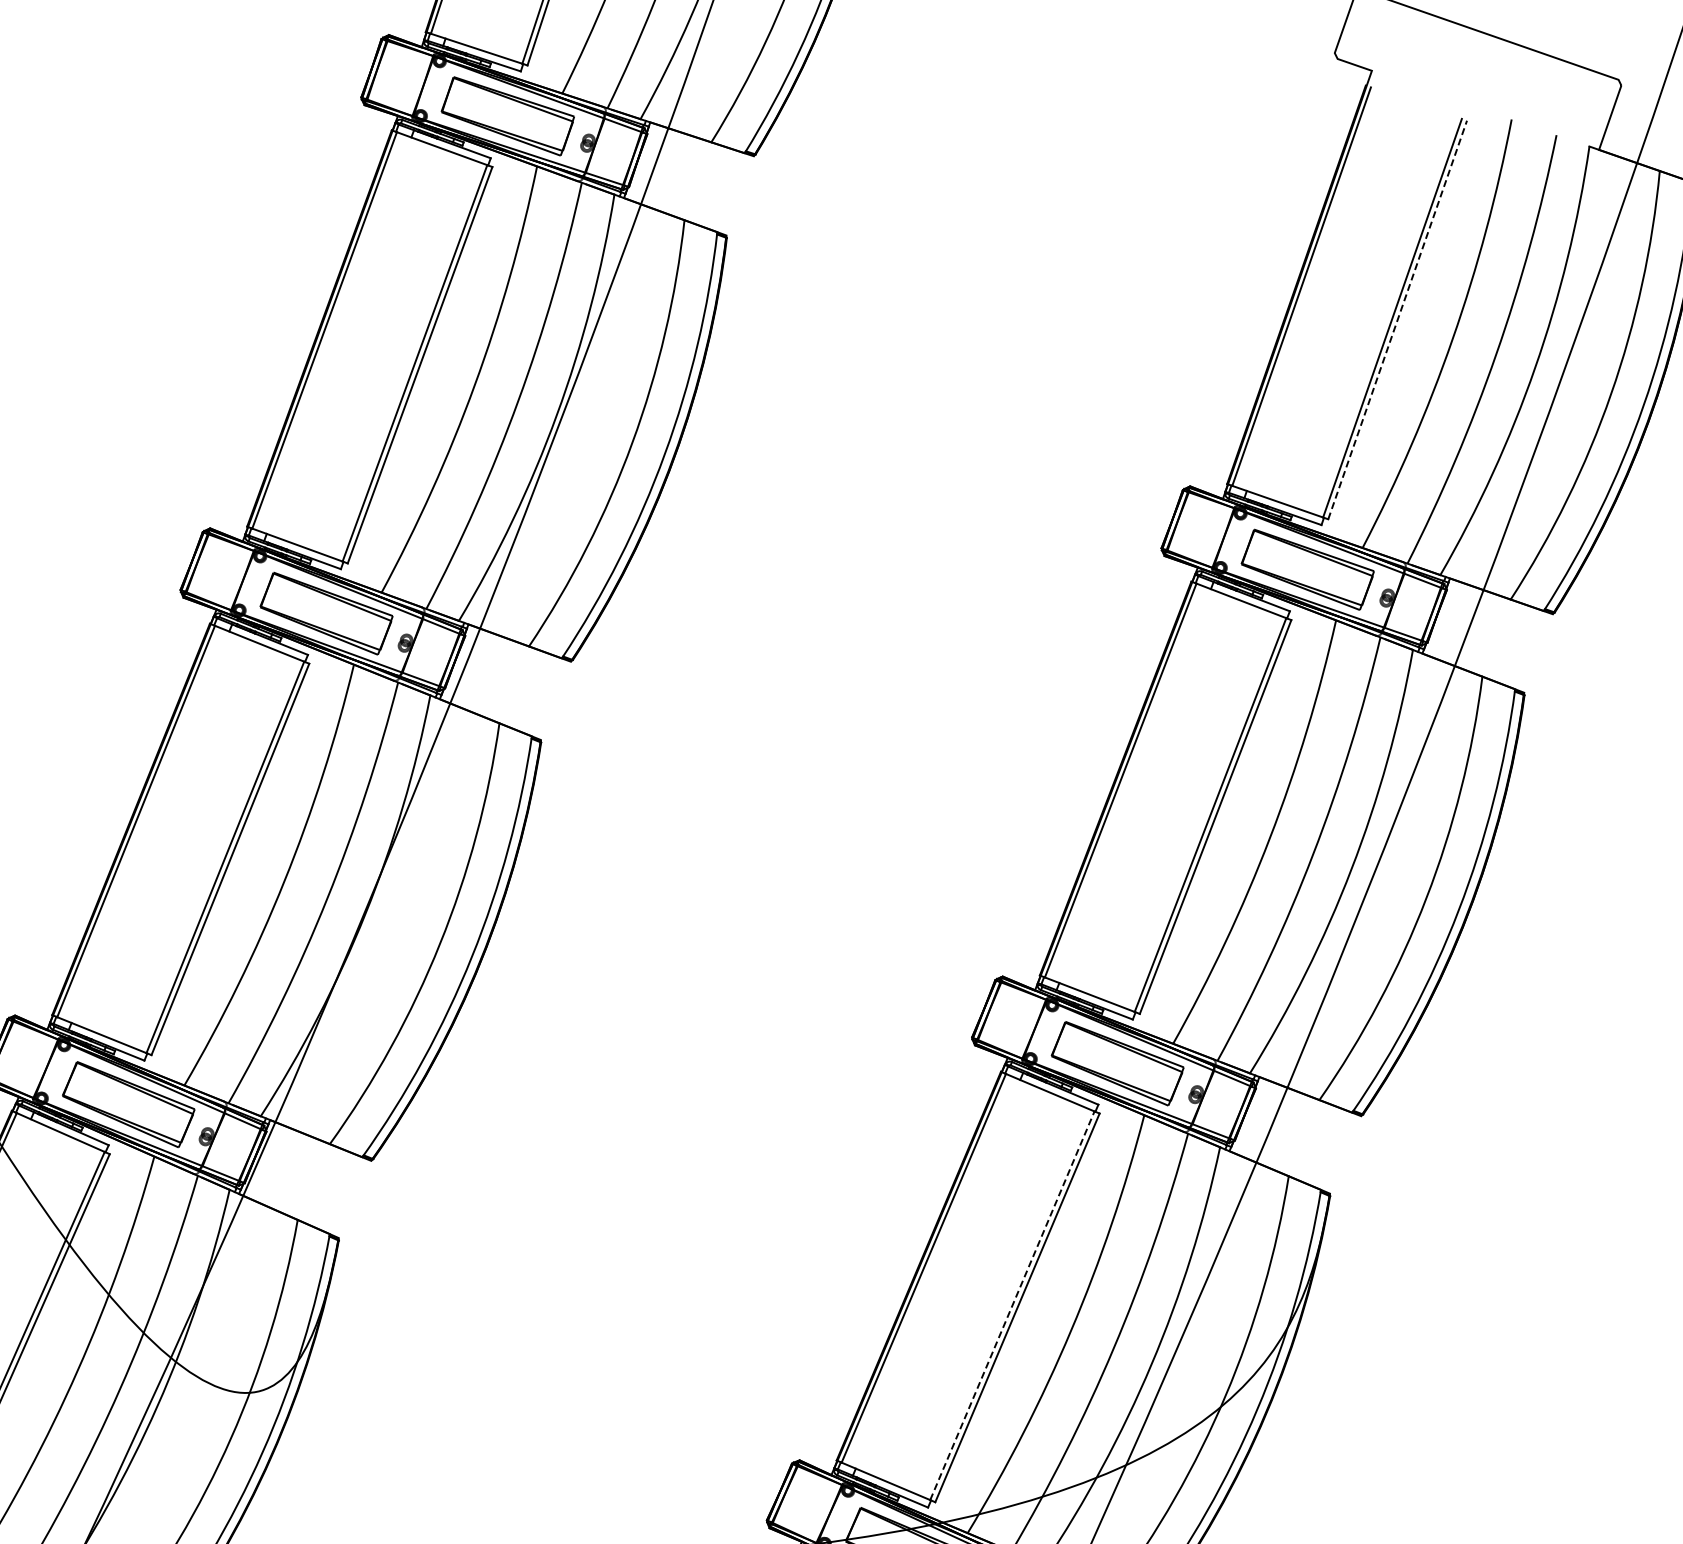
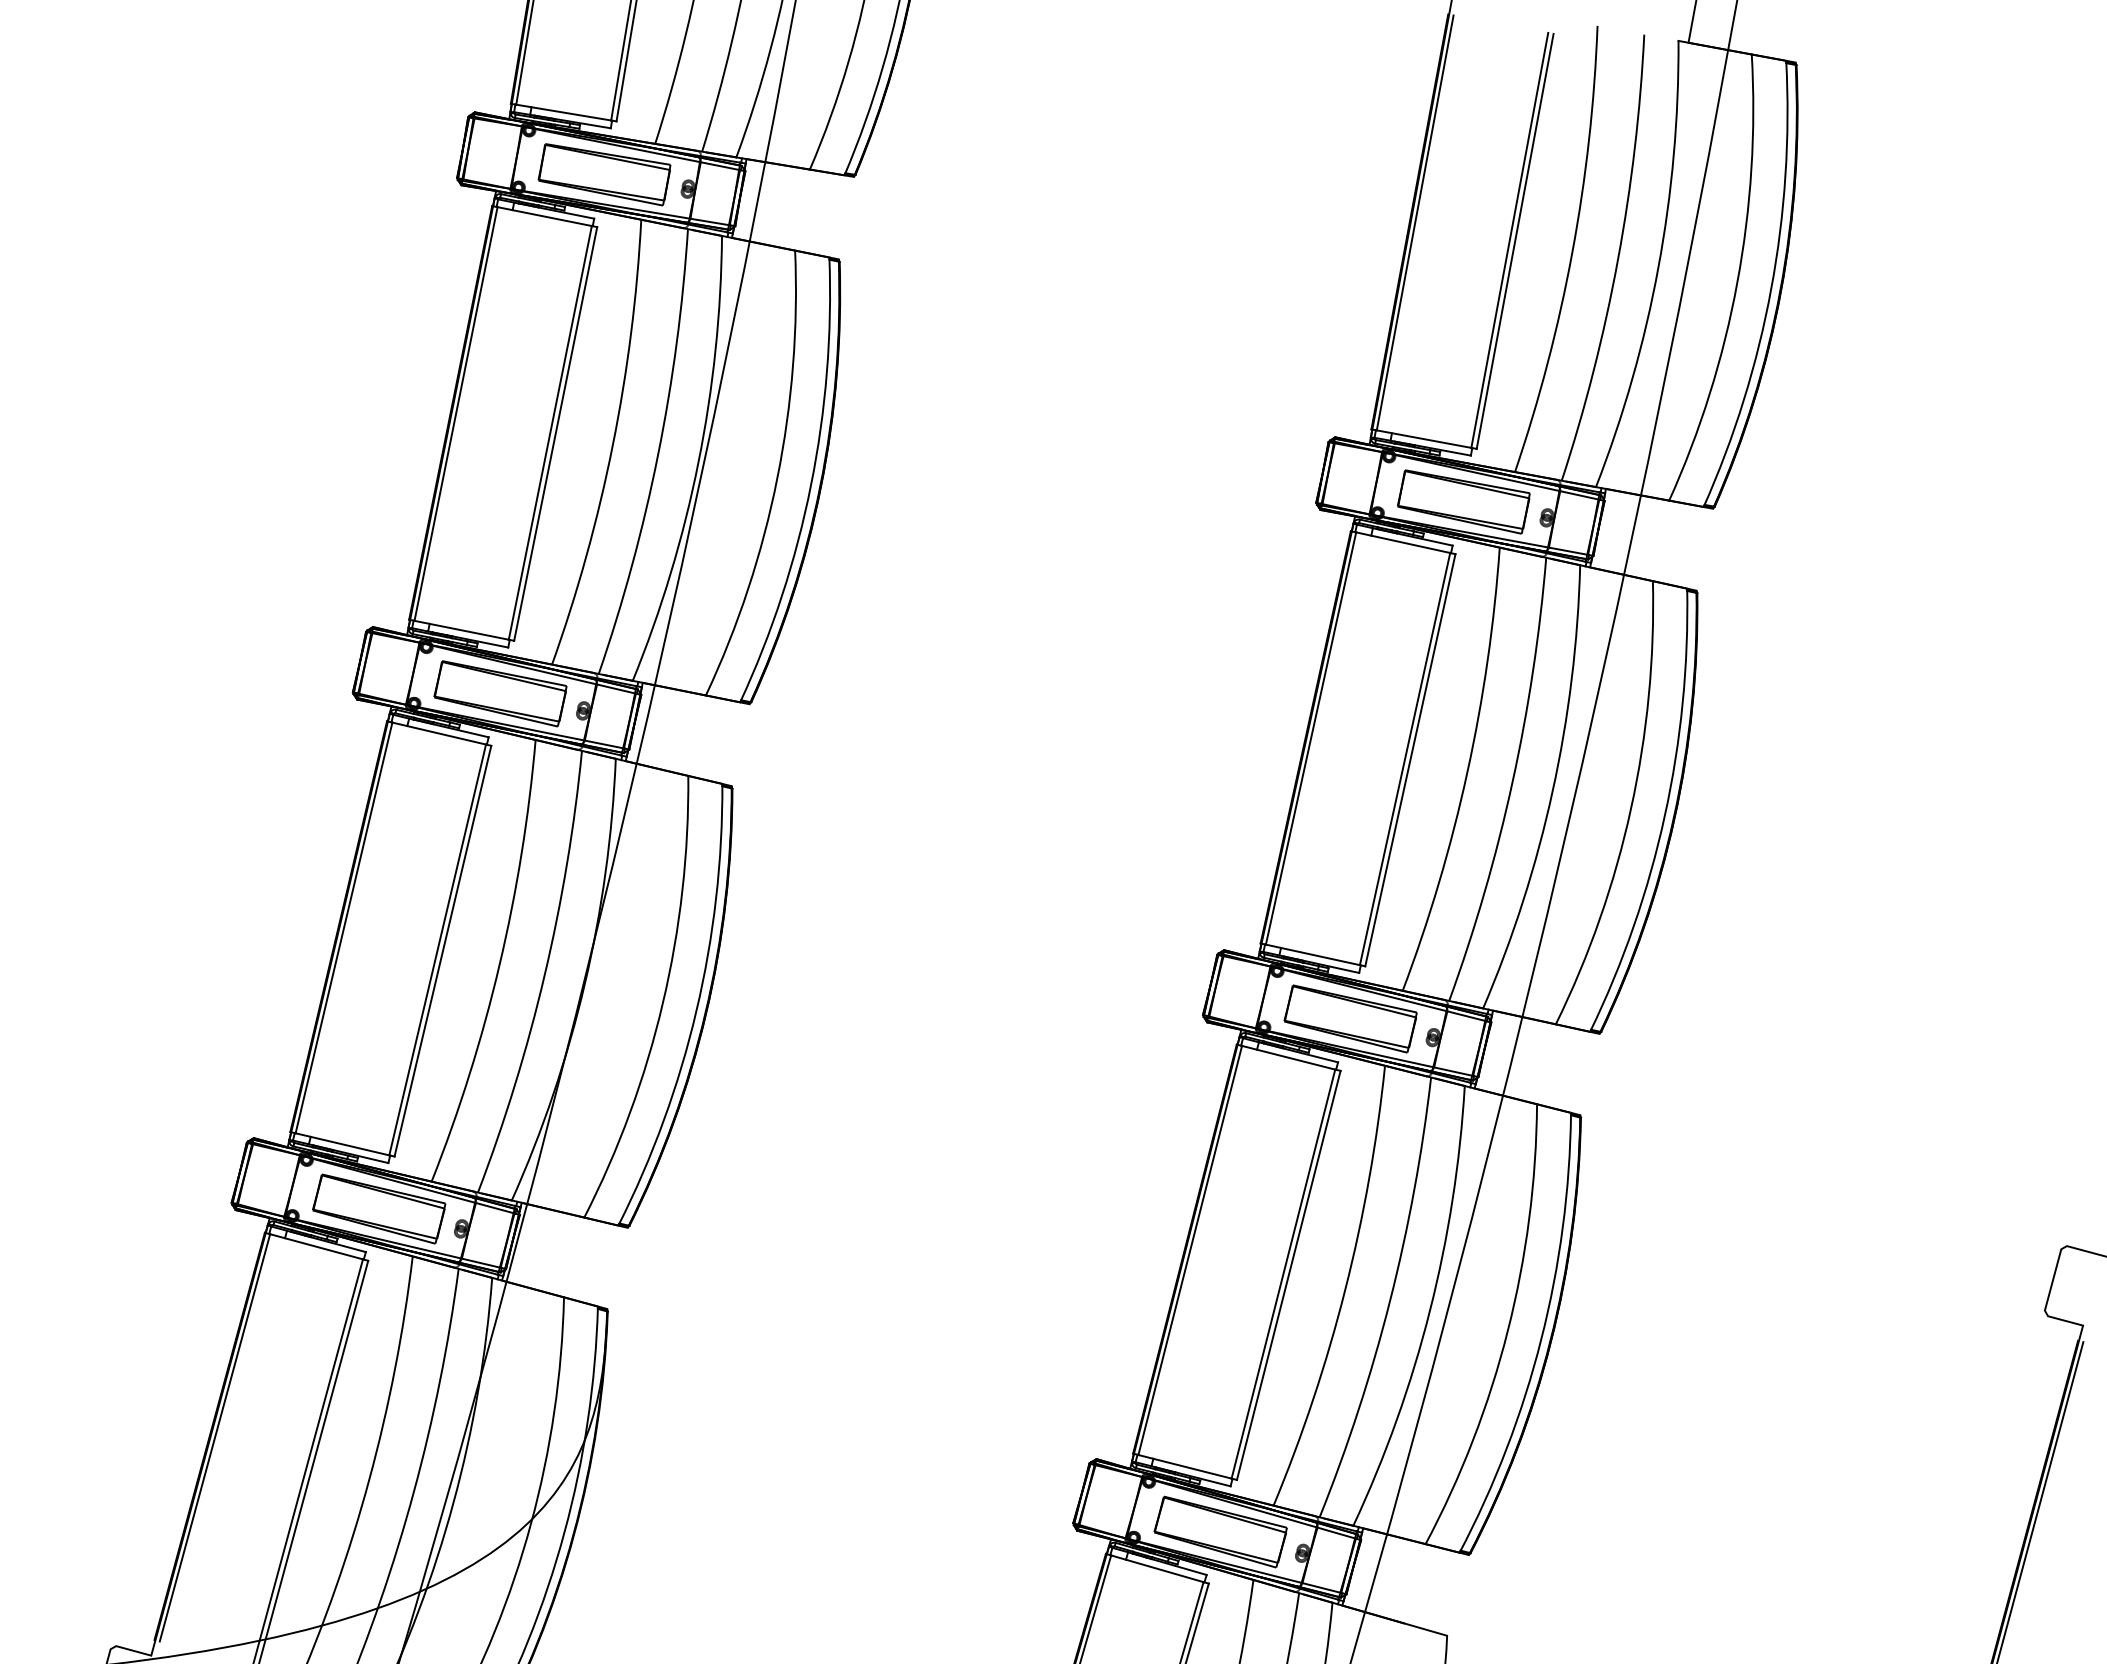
line: (1398, 319) -> (1515, 240), dashed -> solid
line: (1012, 1306) -> (1283, 1274), dashed -> solid

